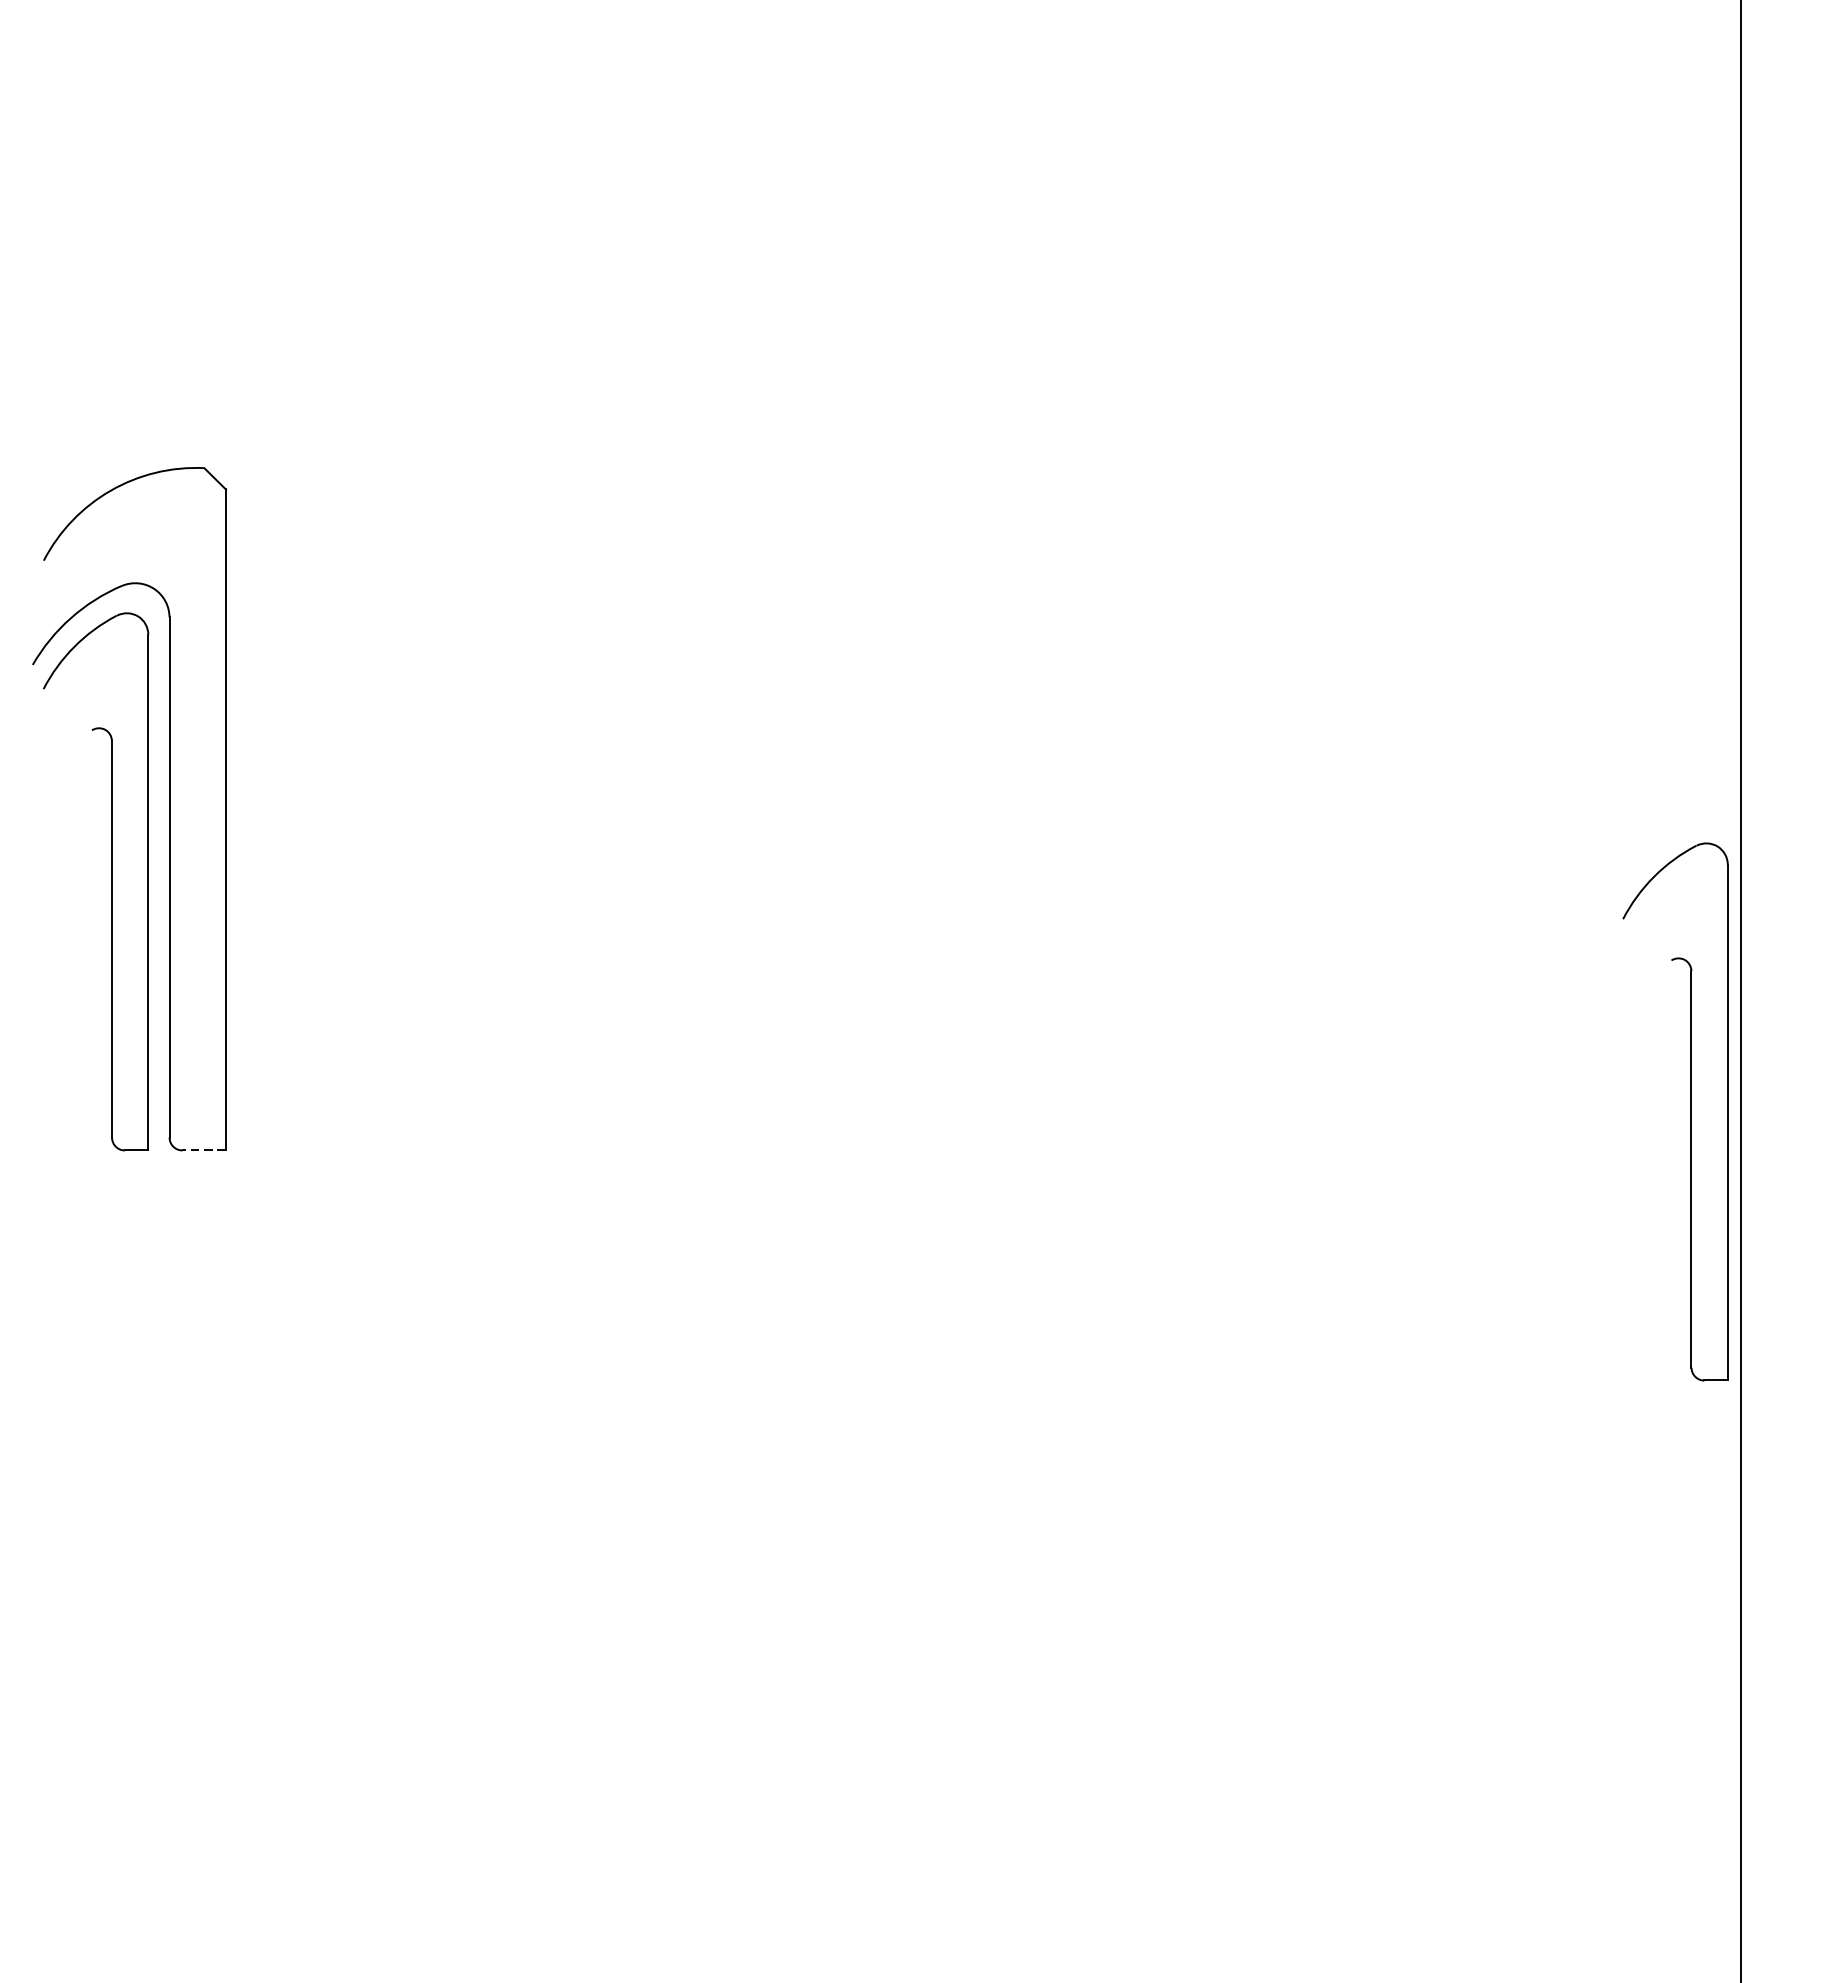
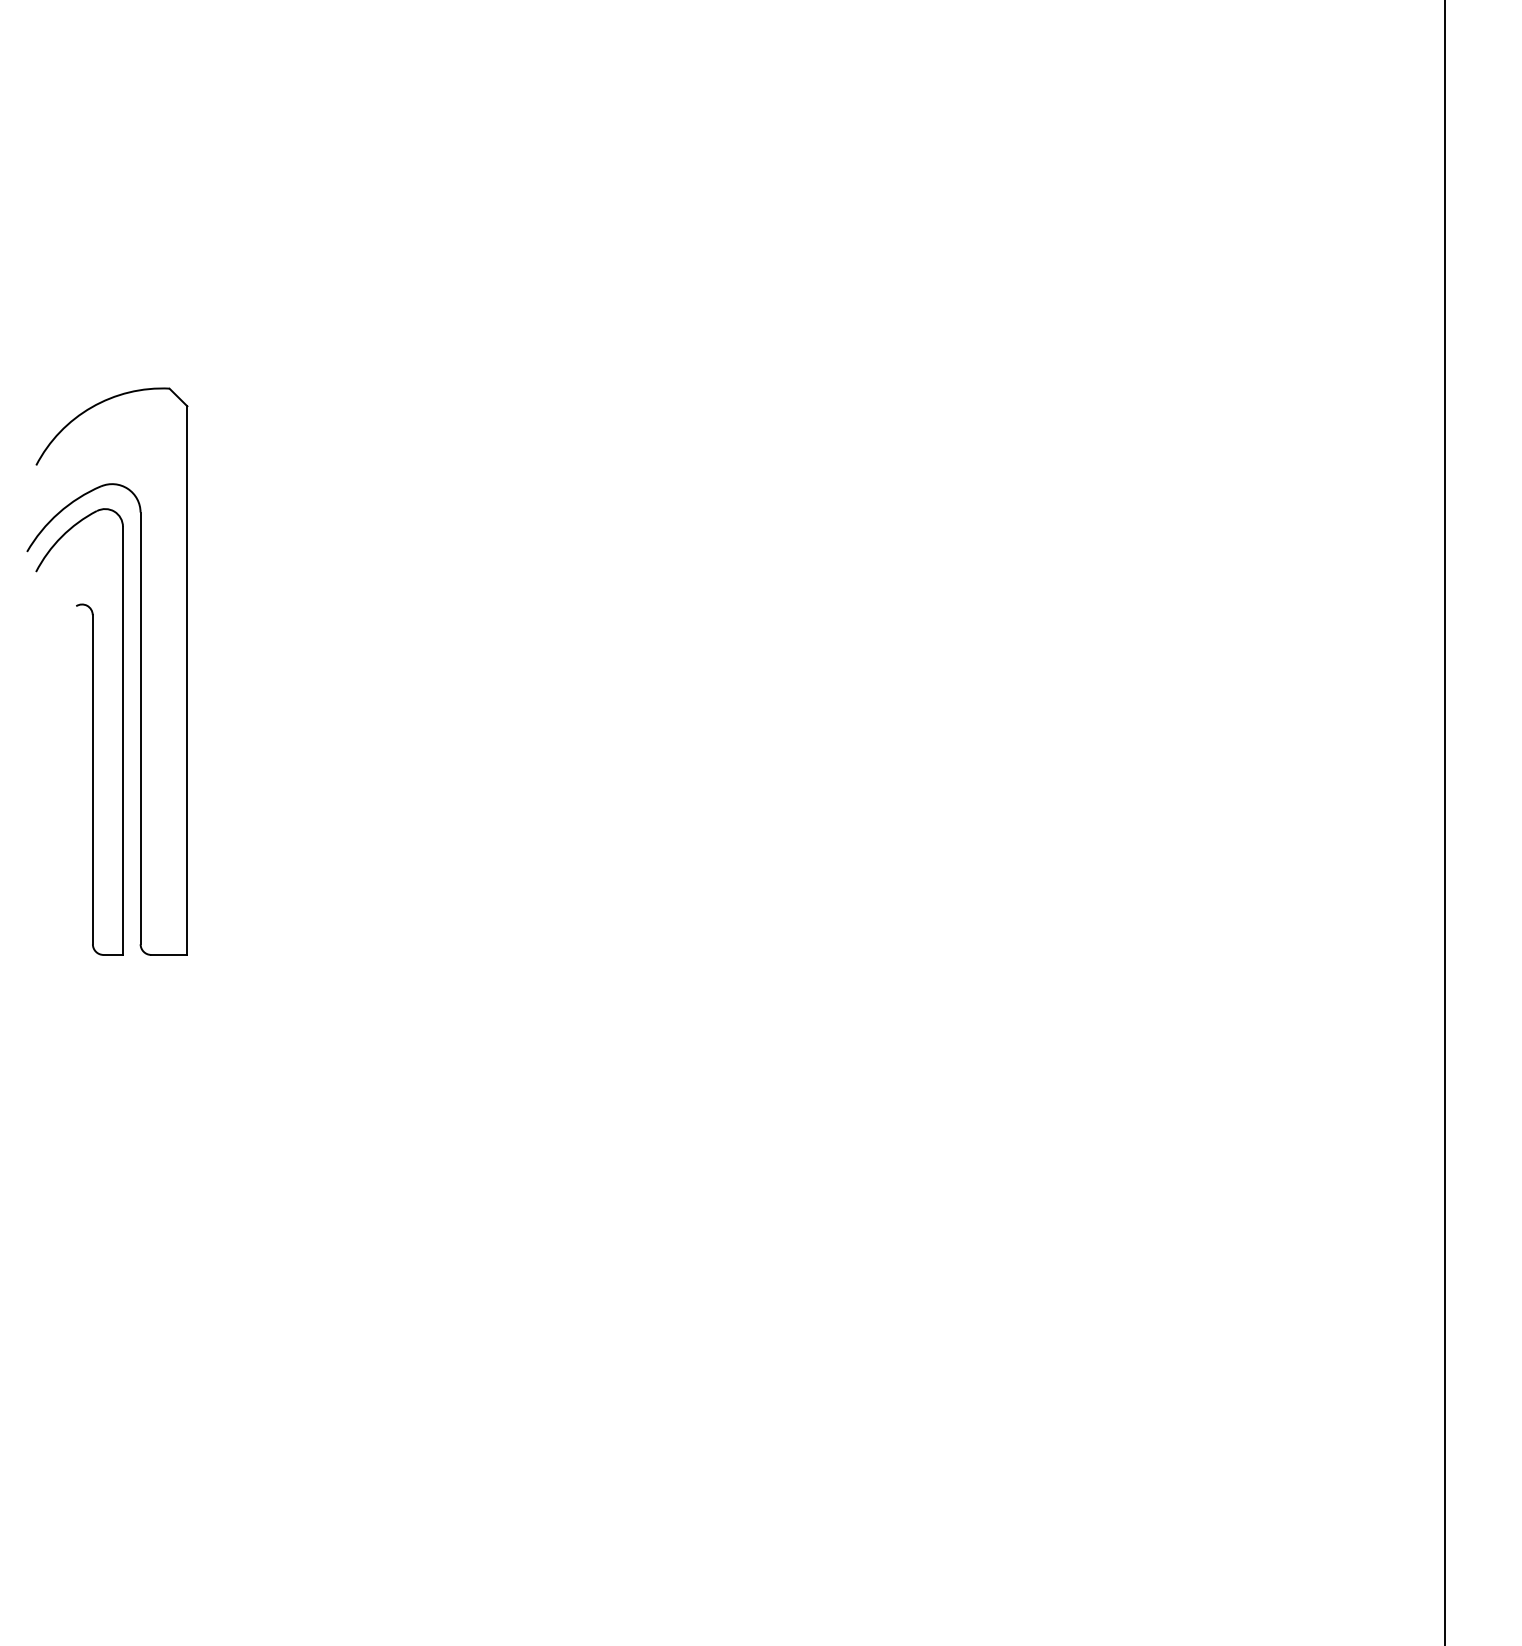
part: (1691, 1111) -> (1403, 922), removed
line: (203, 1149) -> (168, 954), dashed -> solid

